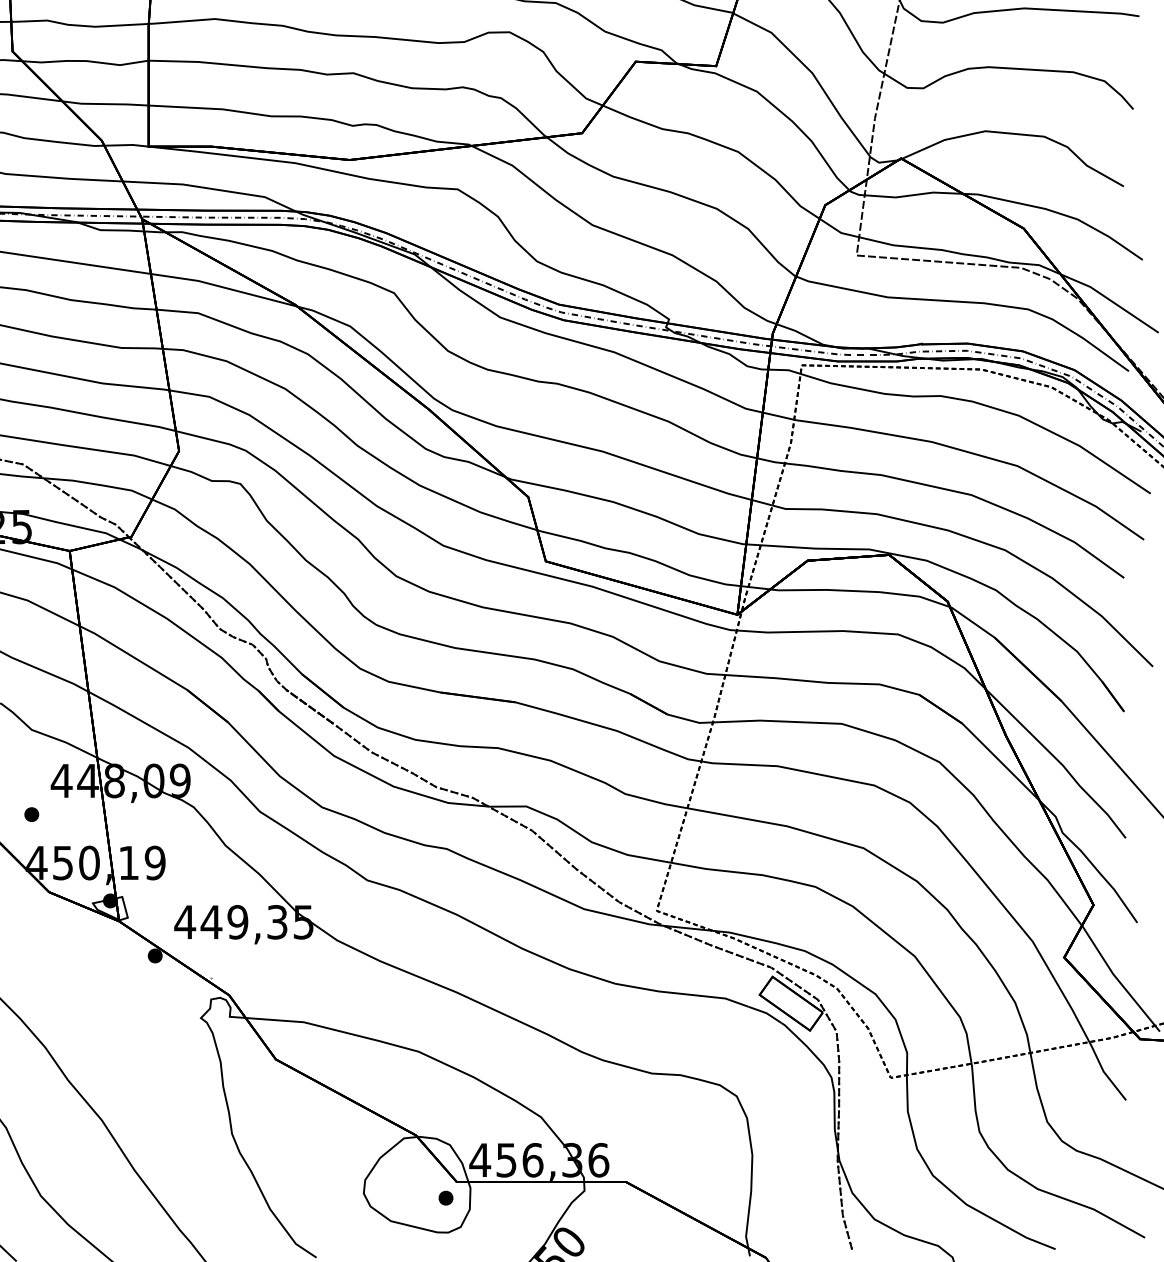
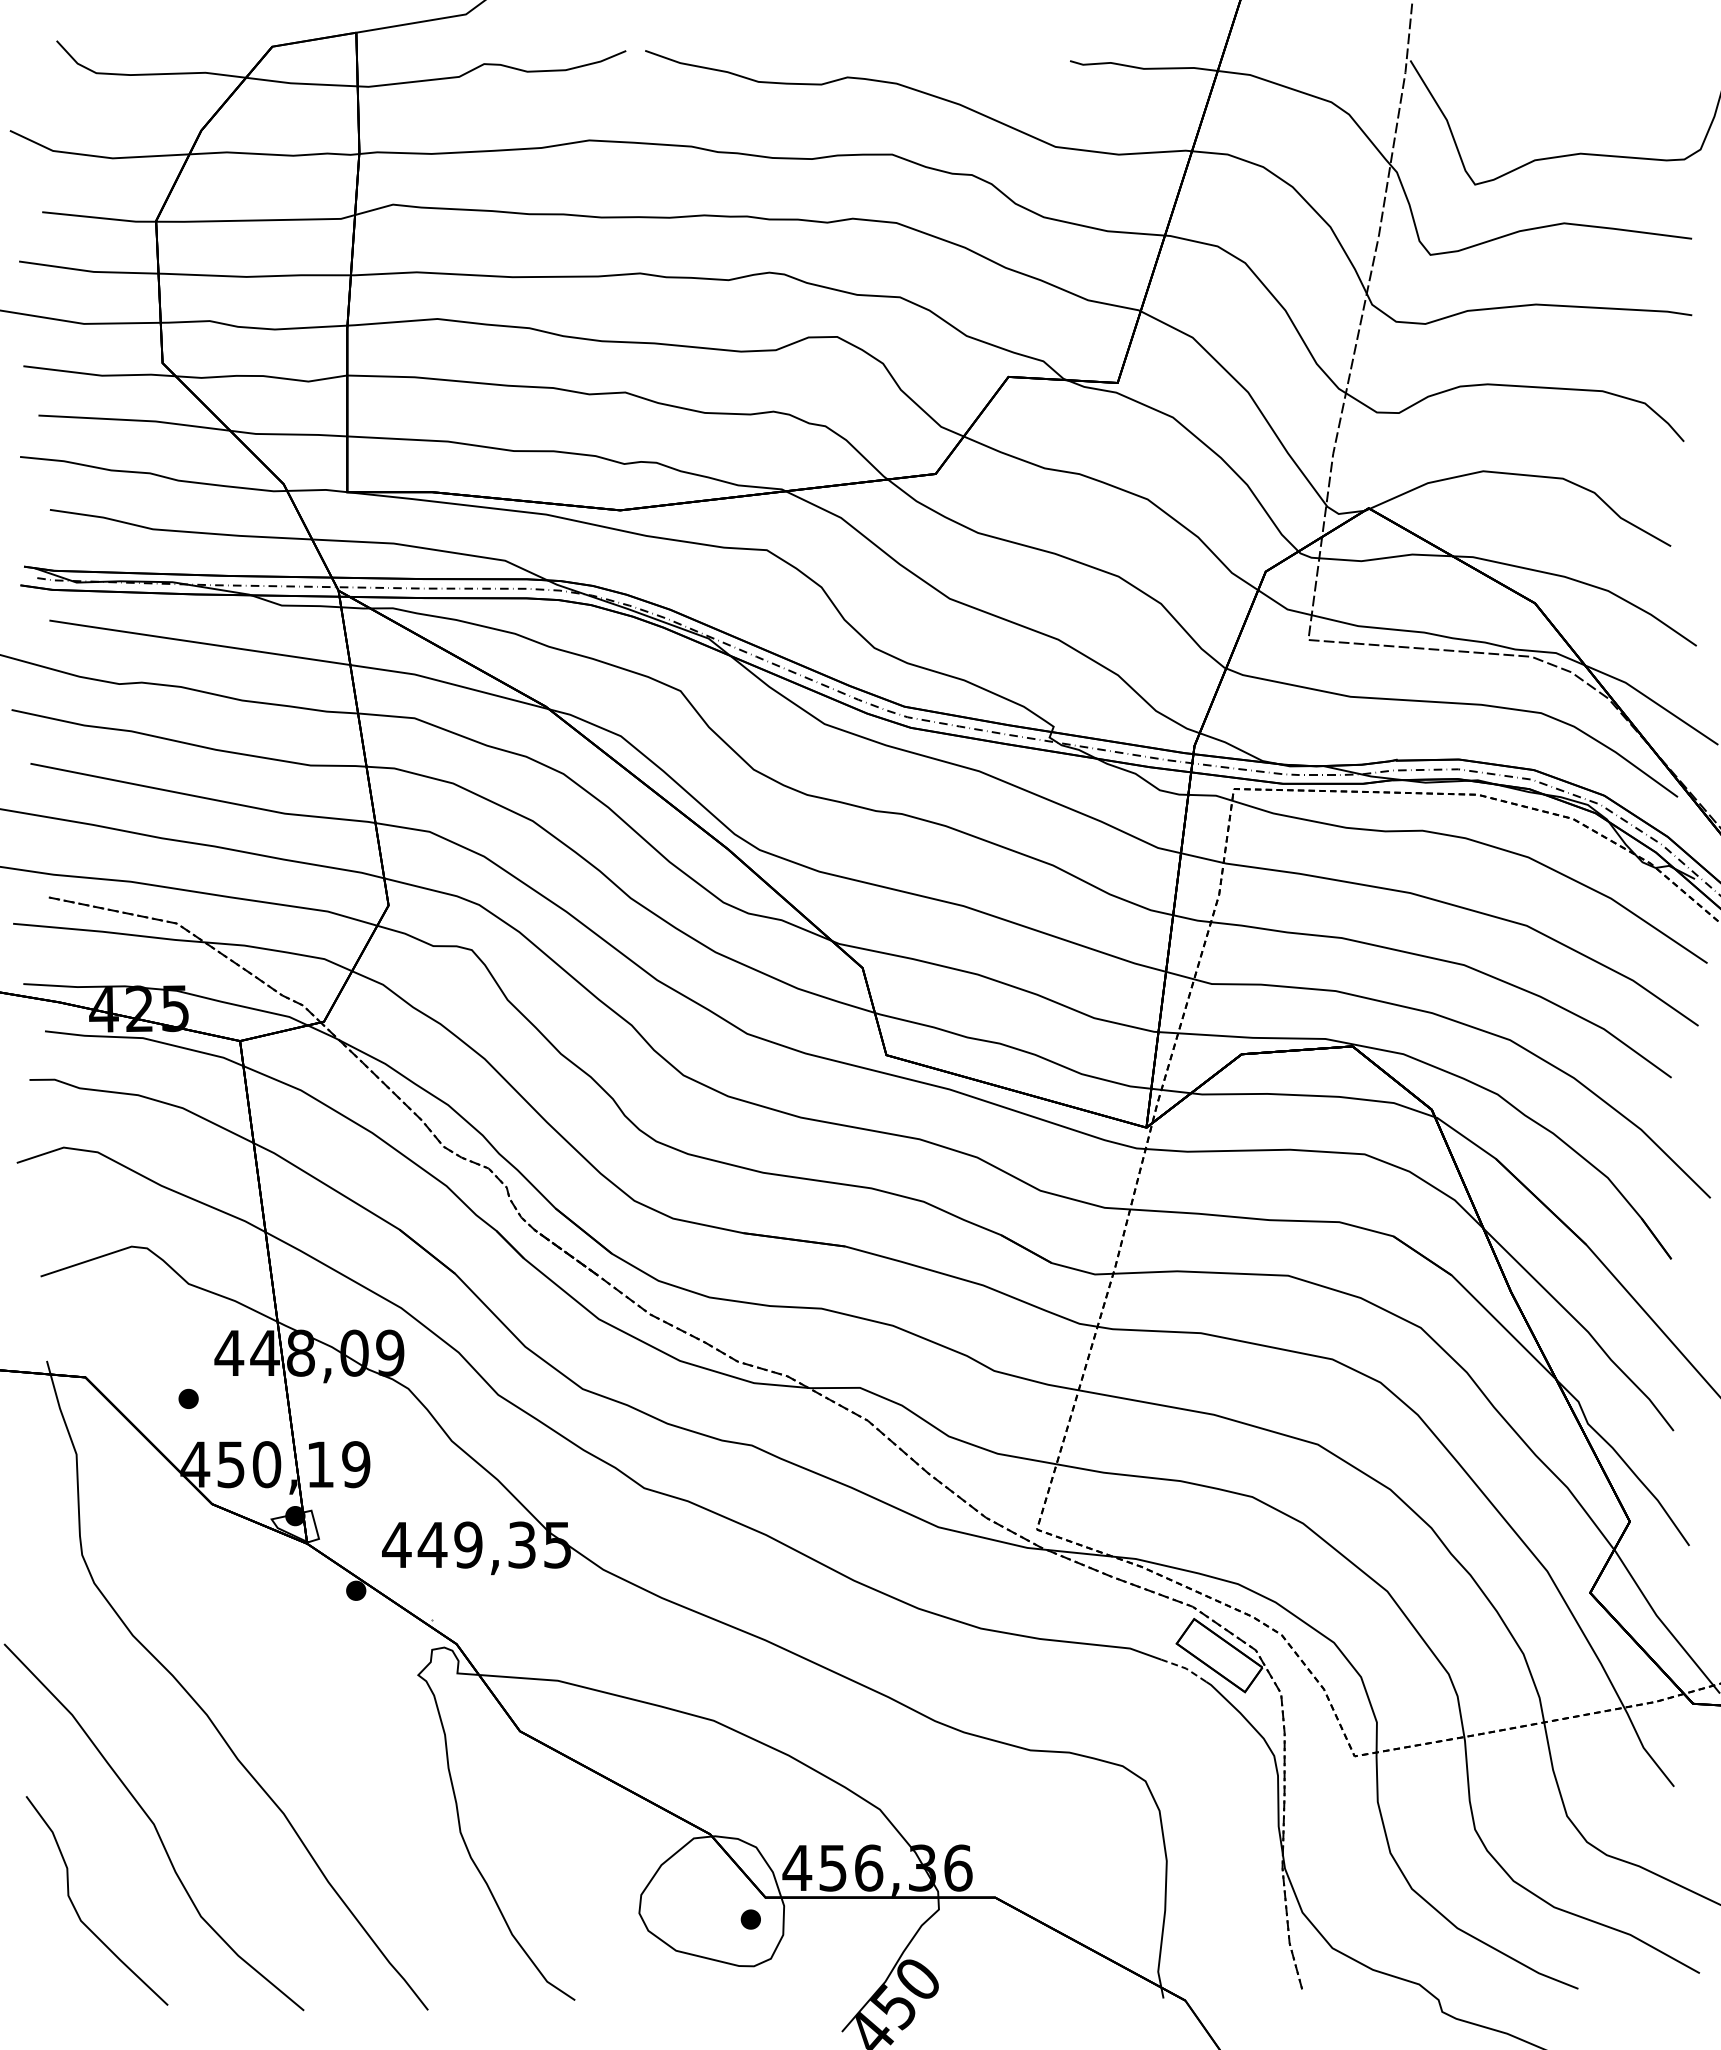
line: (766, 1013) -> (1185, 1668), solid -> dashed

